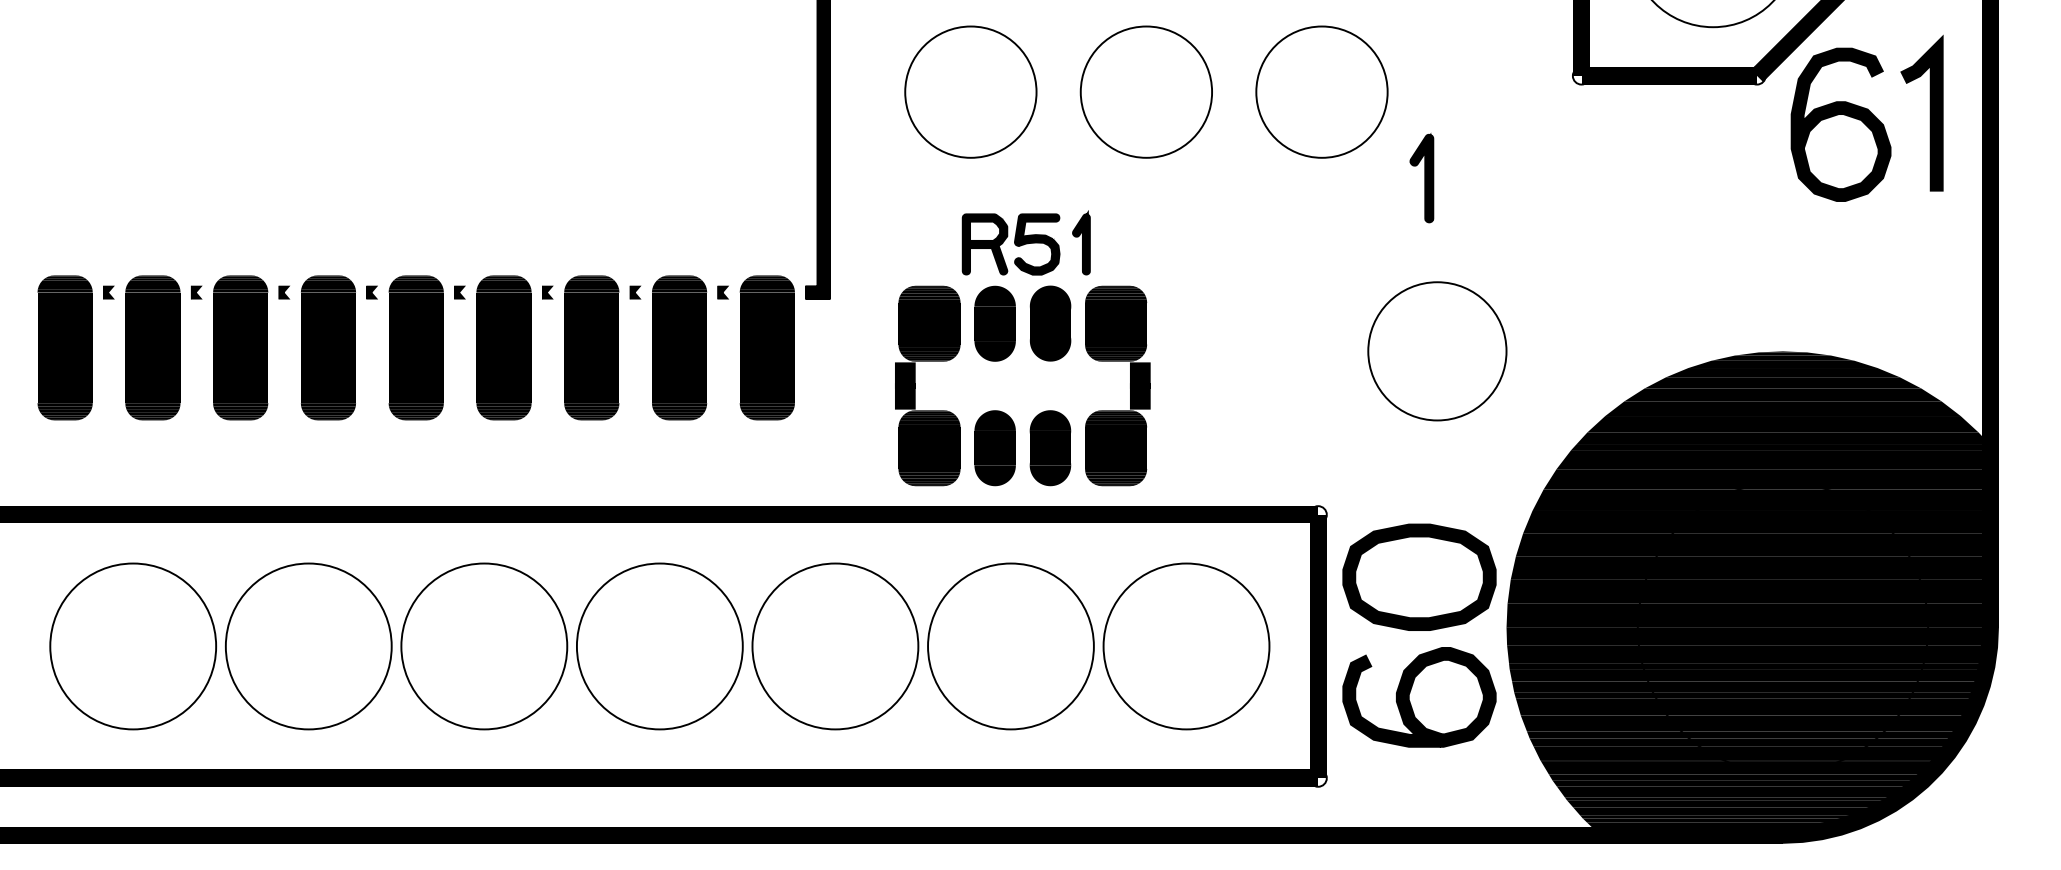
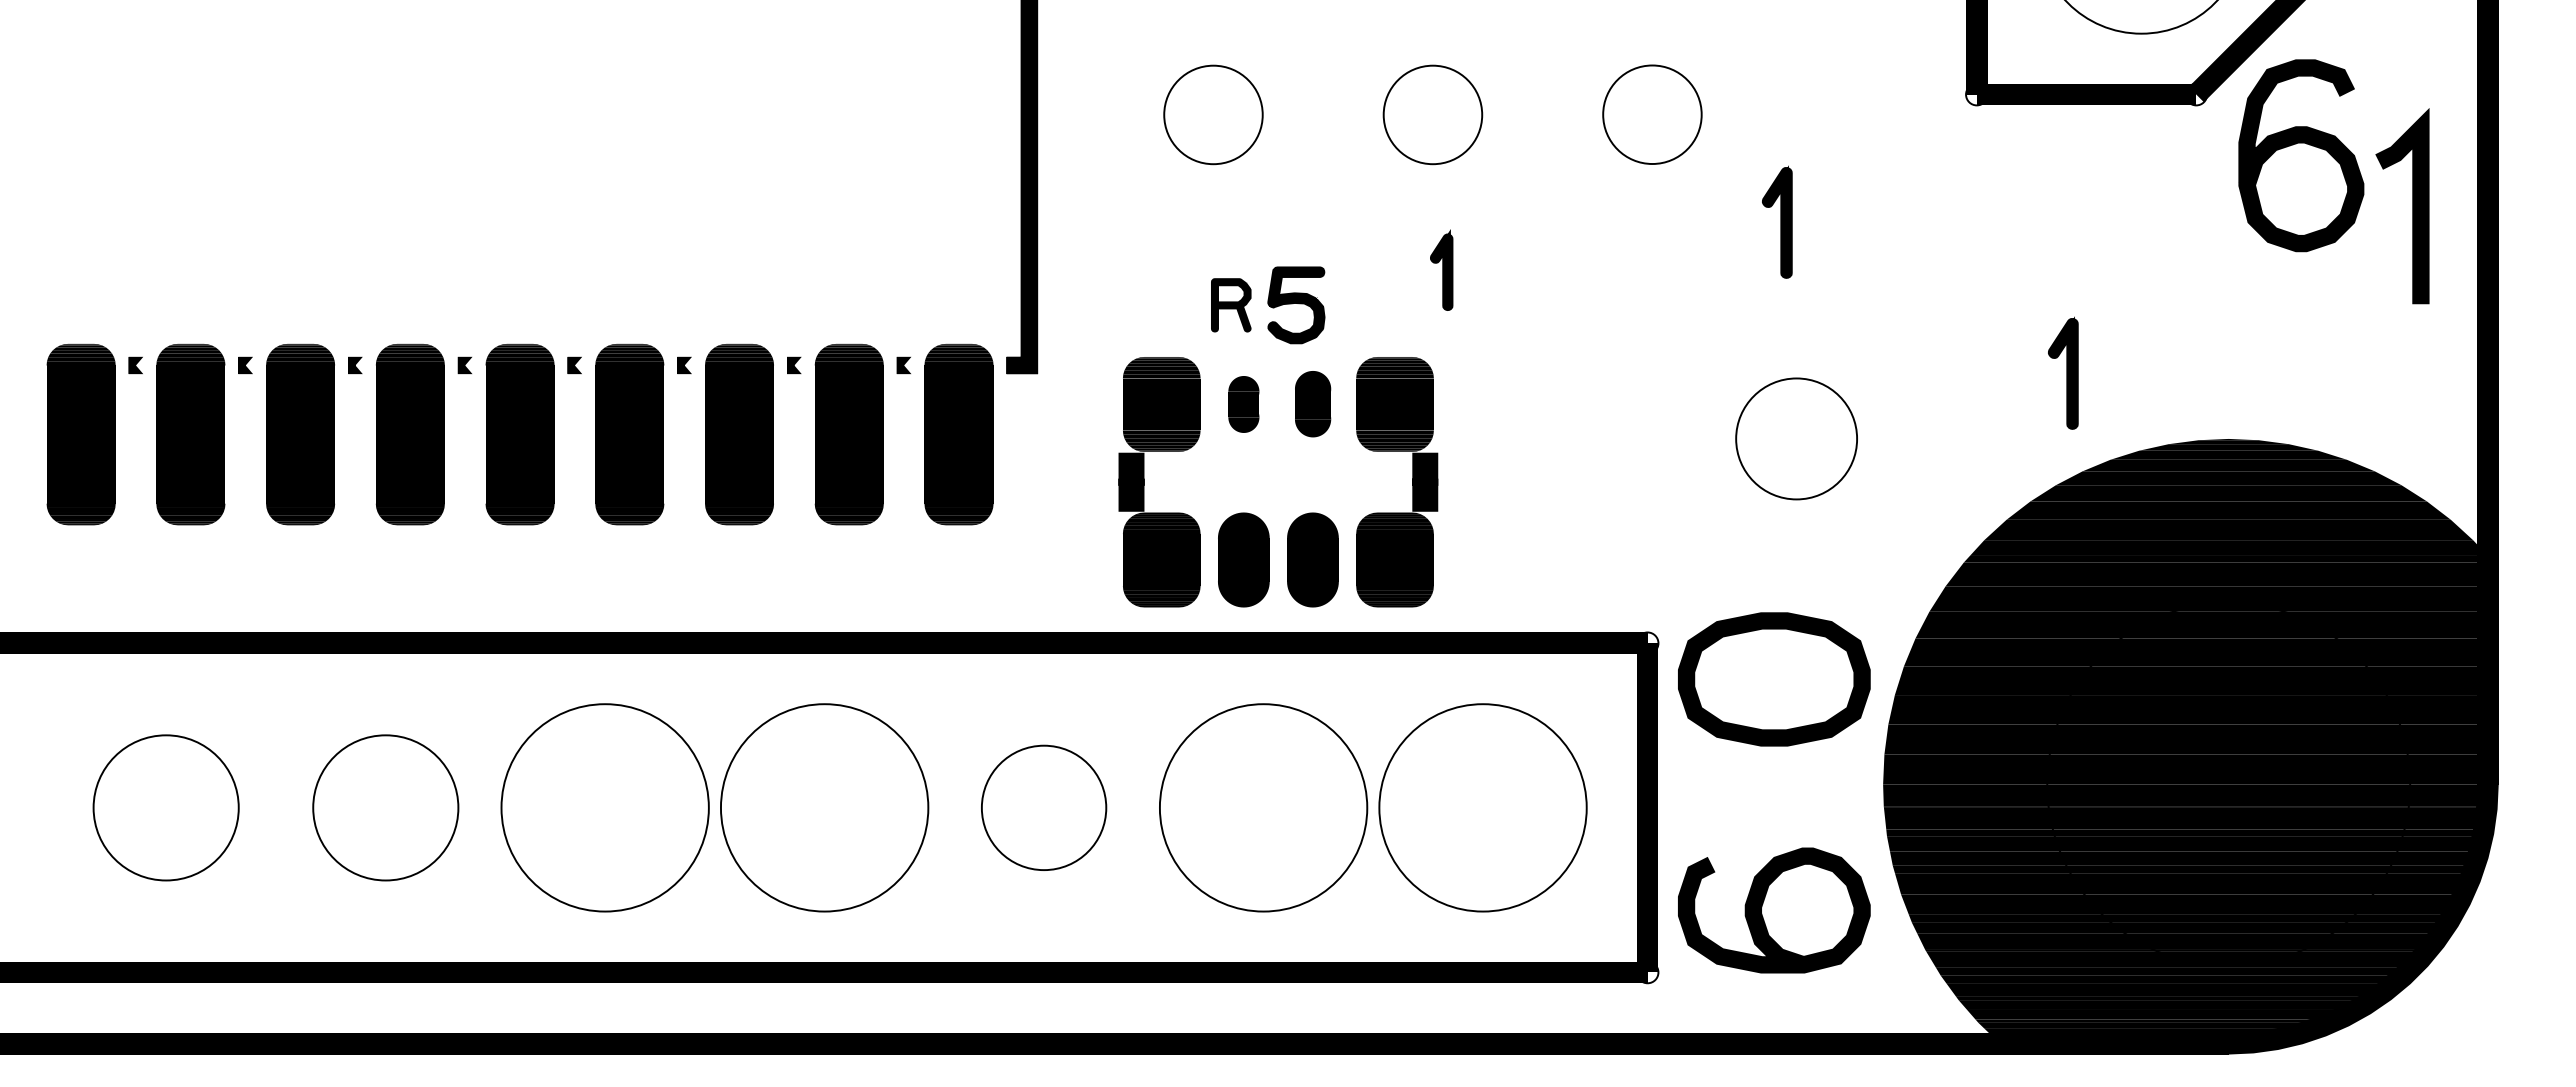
part: (970, 91) -> (1213, 114), size x0.6
part: (1146, 91) -> (1432, 114), size x0.6
part: (1322, 91) -> (1652, 114), size x0.6
line: (1929, 113) -> (2412, 206), moved
part: (1081, 242) -> (1441, 269), moved
part: (985, 244) -> (1231, 305), size x0.7
part: (1650, 298) -> (2063, 372), added
part: (994, 323) -> (1243, 404), size x0.6
part: (1050, 323) -> (1312, 403), size x0.7
part: (1437, 351) -> (1796, 438), size x0.7
part: (1419, 577) -> (1774, 679), moved
part: (132, 646) -> (165, 807), size x0.7
part: (308, 646) -> (385, 807), size x0.7
part: (834, 646) -> (1043, 807), size x0.6
curve: (1410, 694) -> (1762, 907), moved

